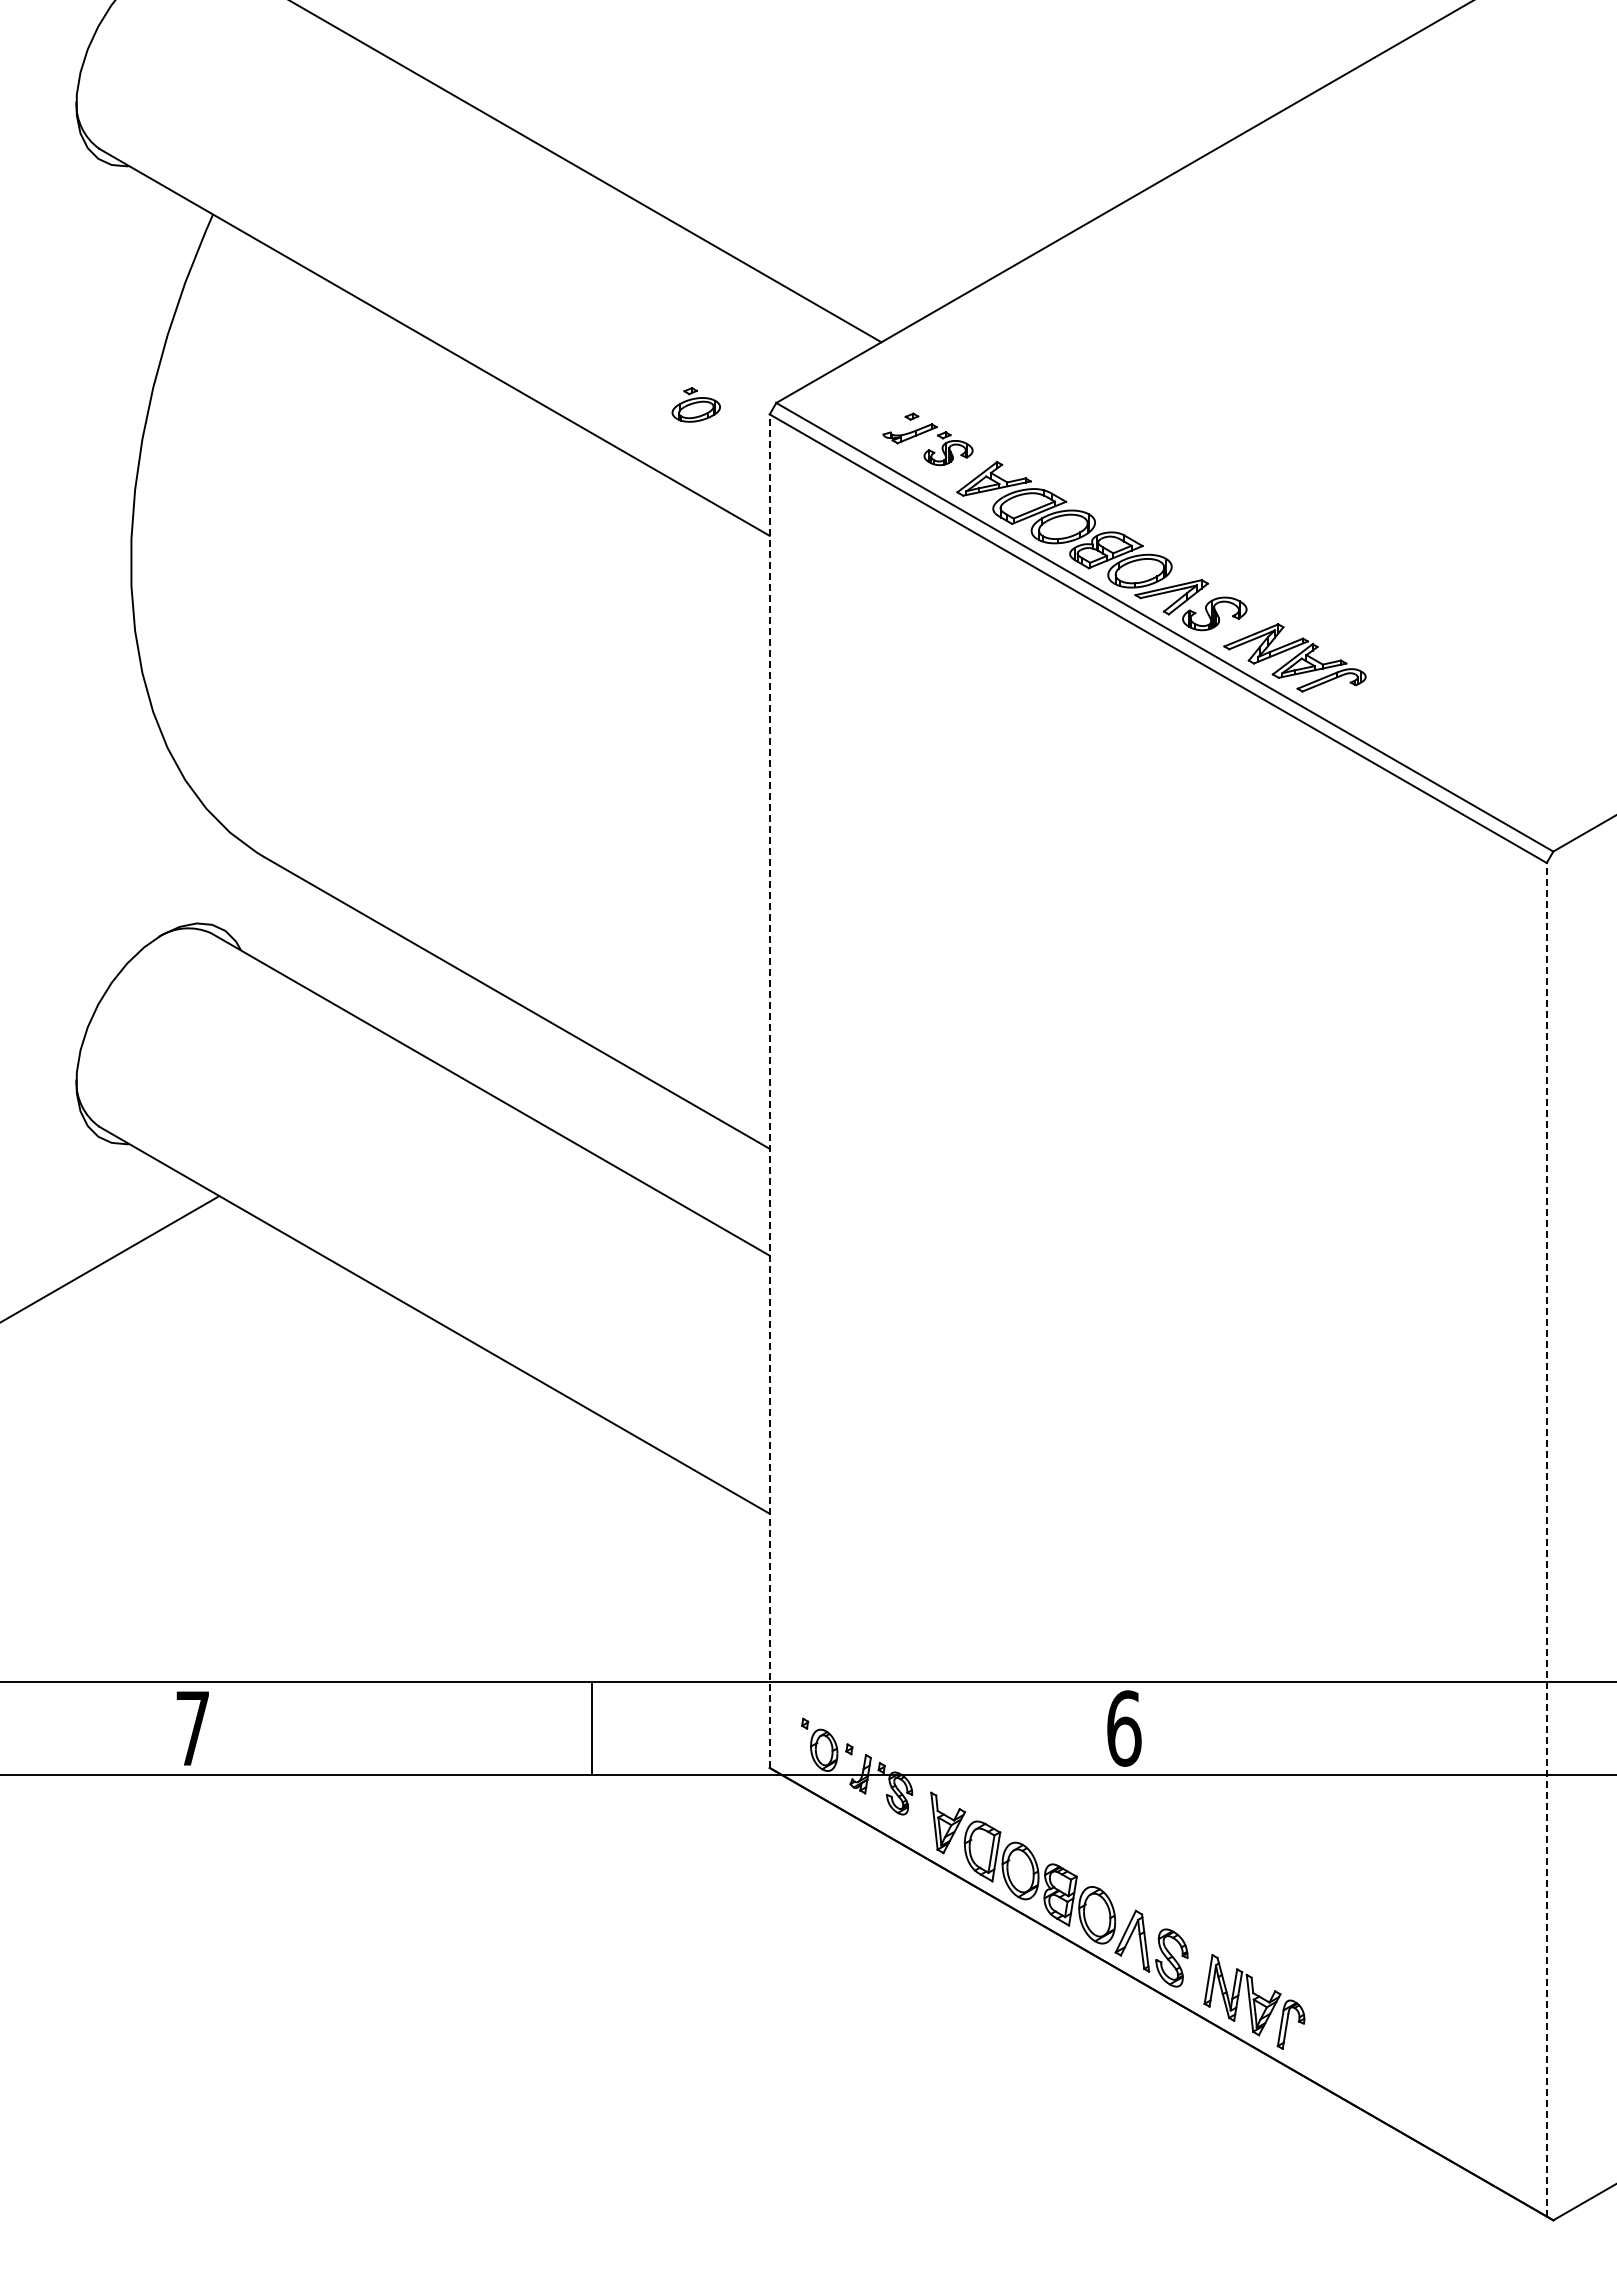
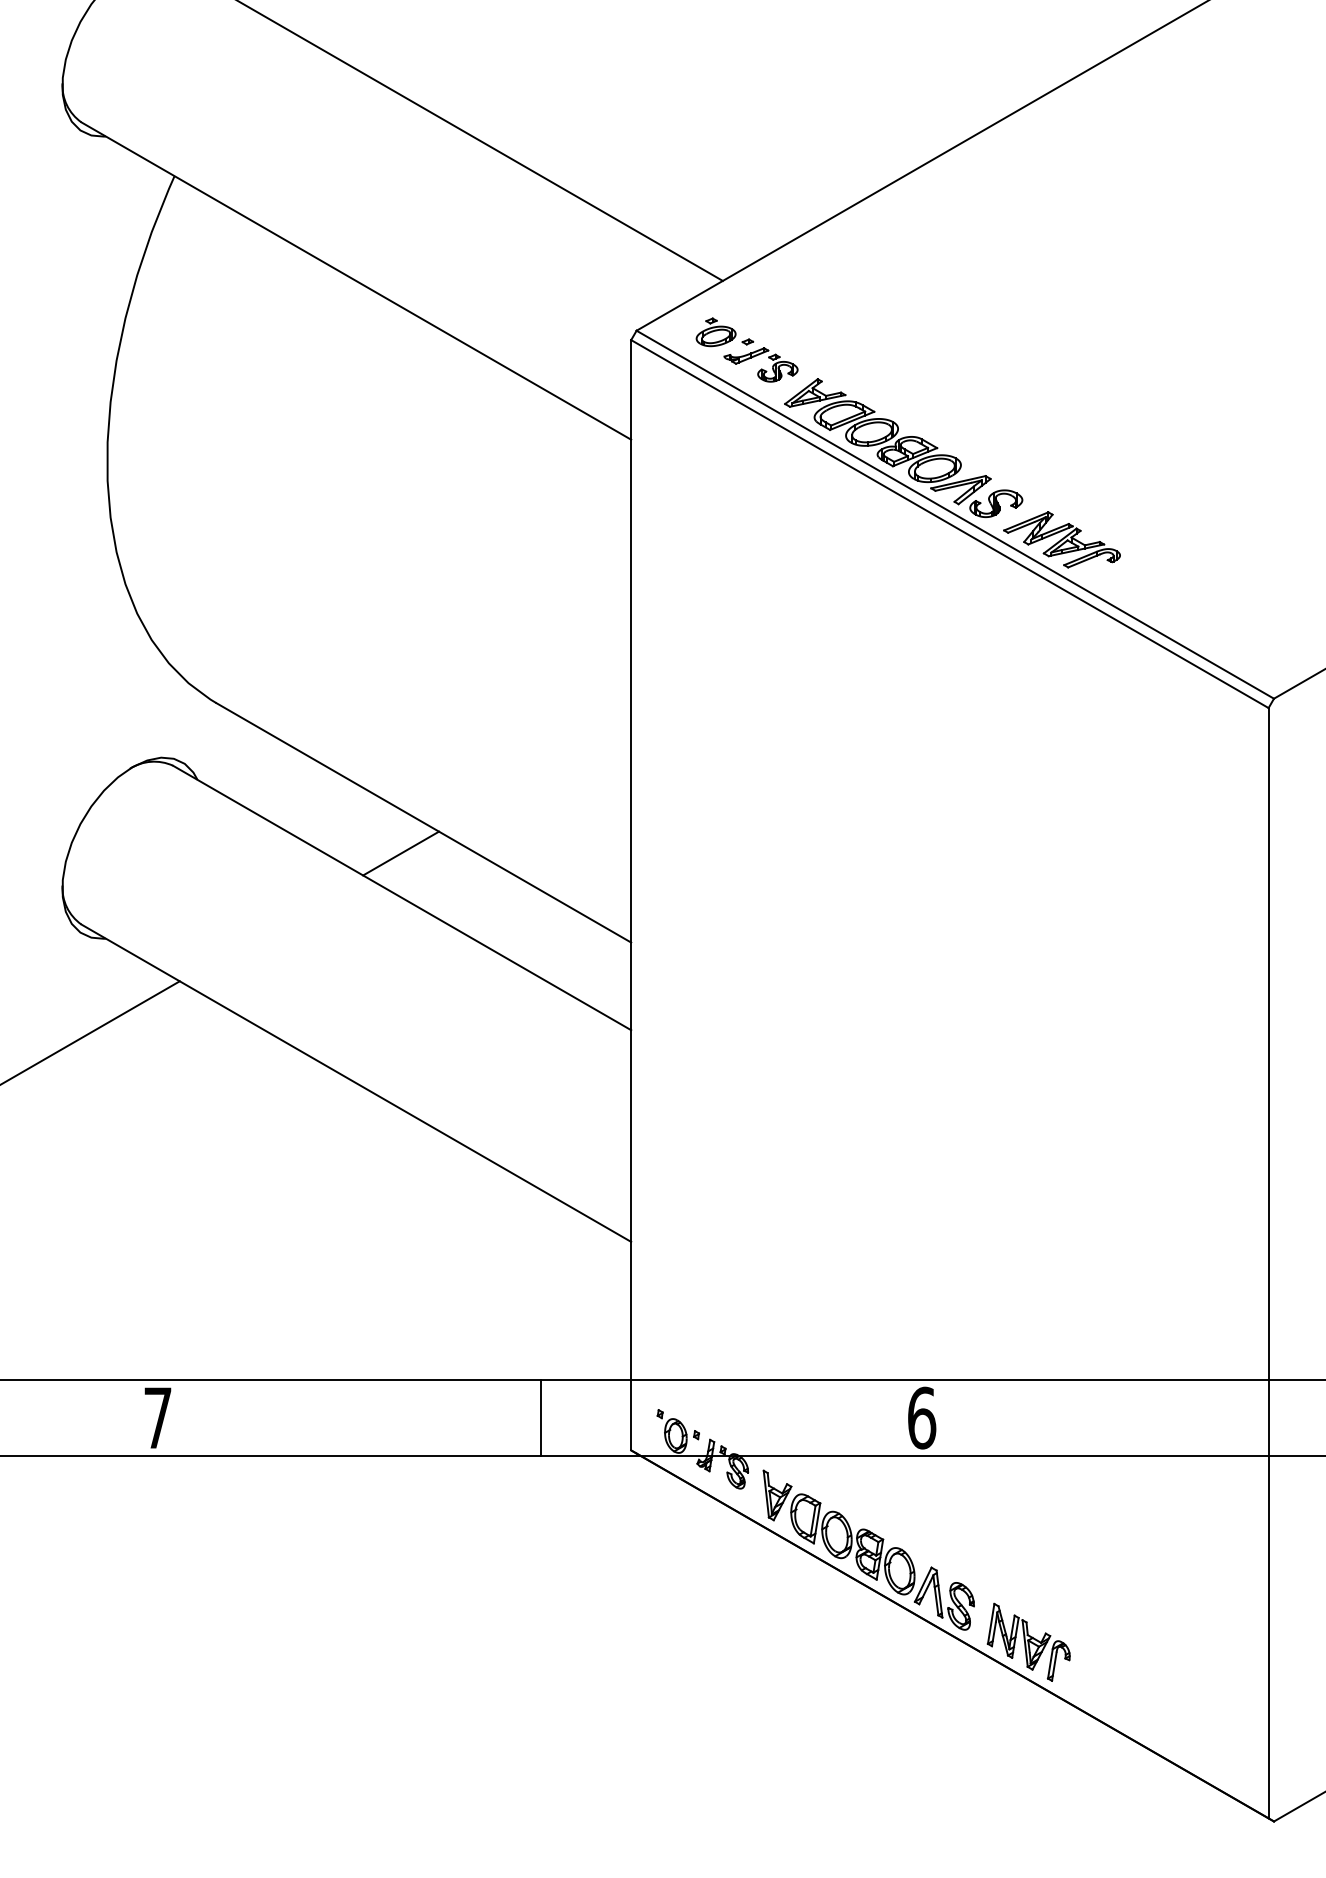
part: (695, 404) -> (715, 331), moved
line: (488, 1040) -> (400, 853), added
line: (769, 1091) -> (631, 895), dashed -> solid
line: (1546, 1539) -> (1268, 1263), dashed -> solid
line: (592, 1727) -> (540, 1417), moved

